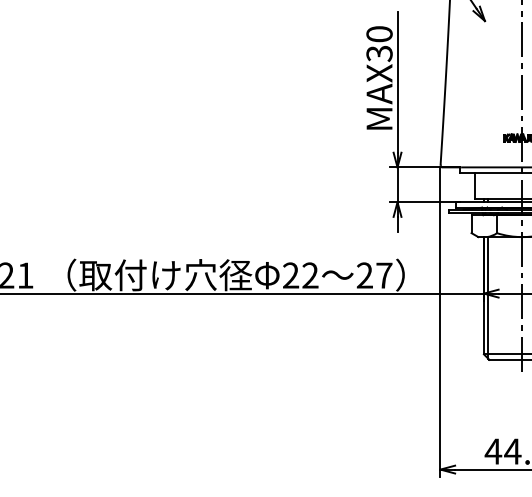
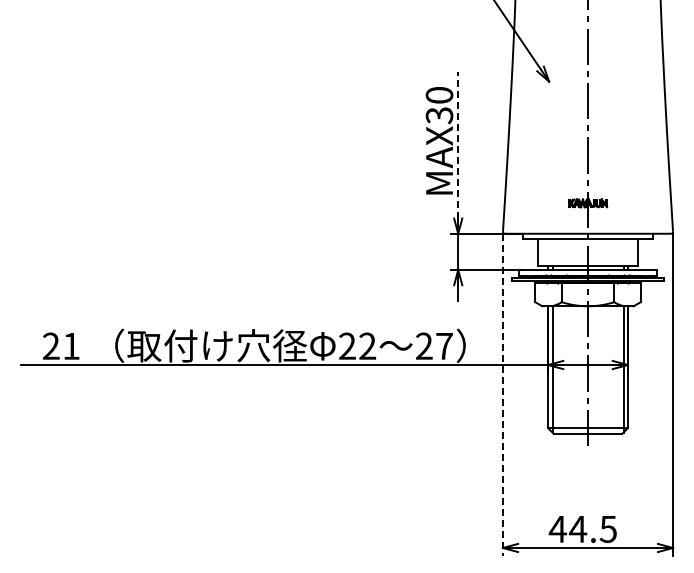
line: (397, 81) -> (458, 144), solid -> dashed
line: (440, 321) -> (502, 394), solid -> dashed

